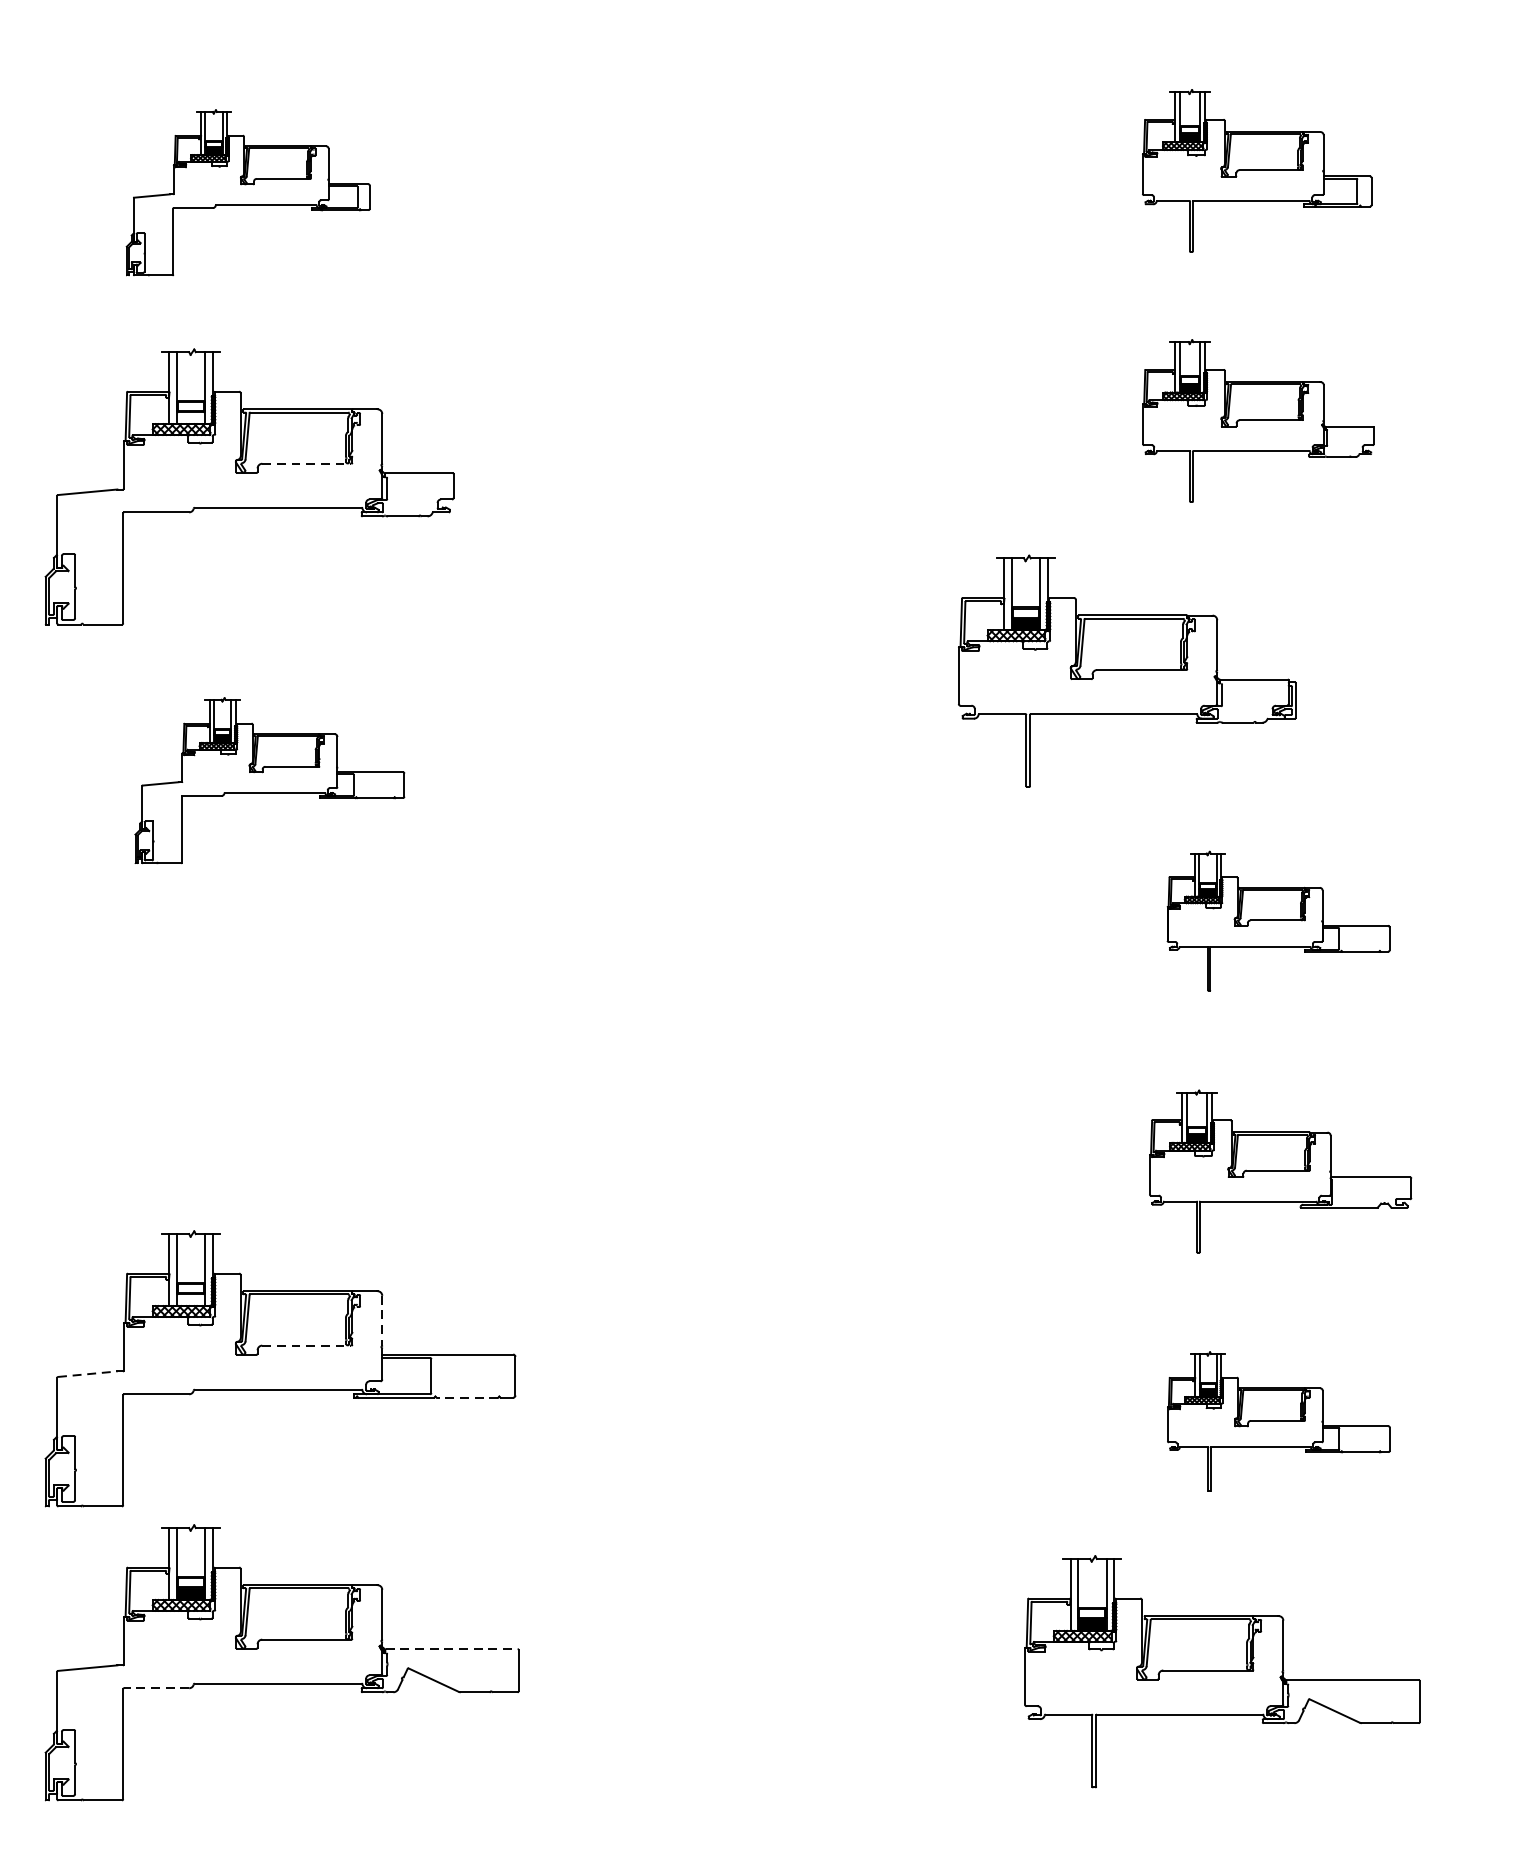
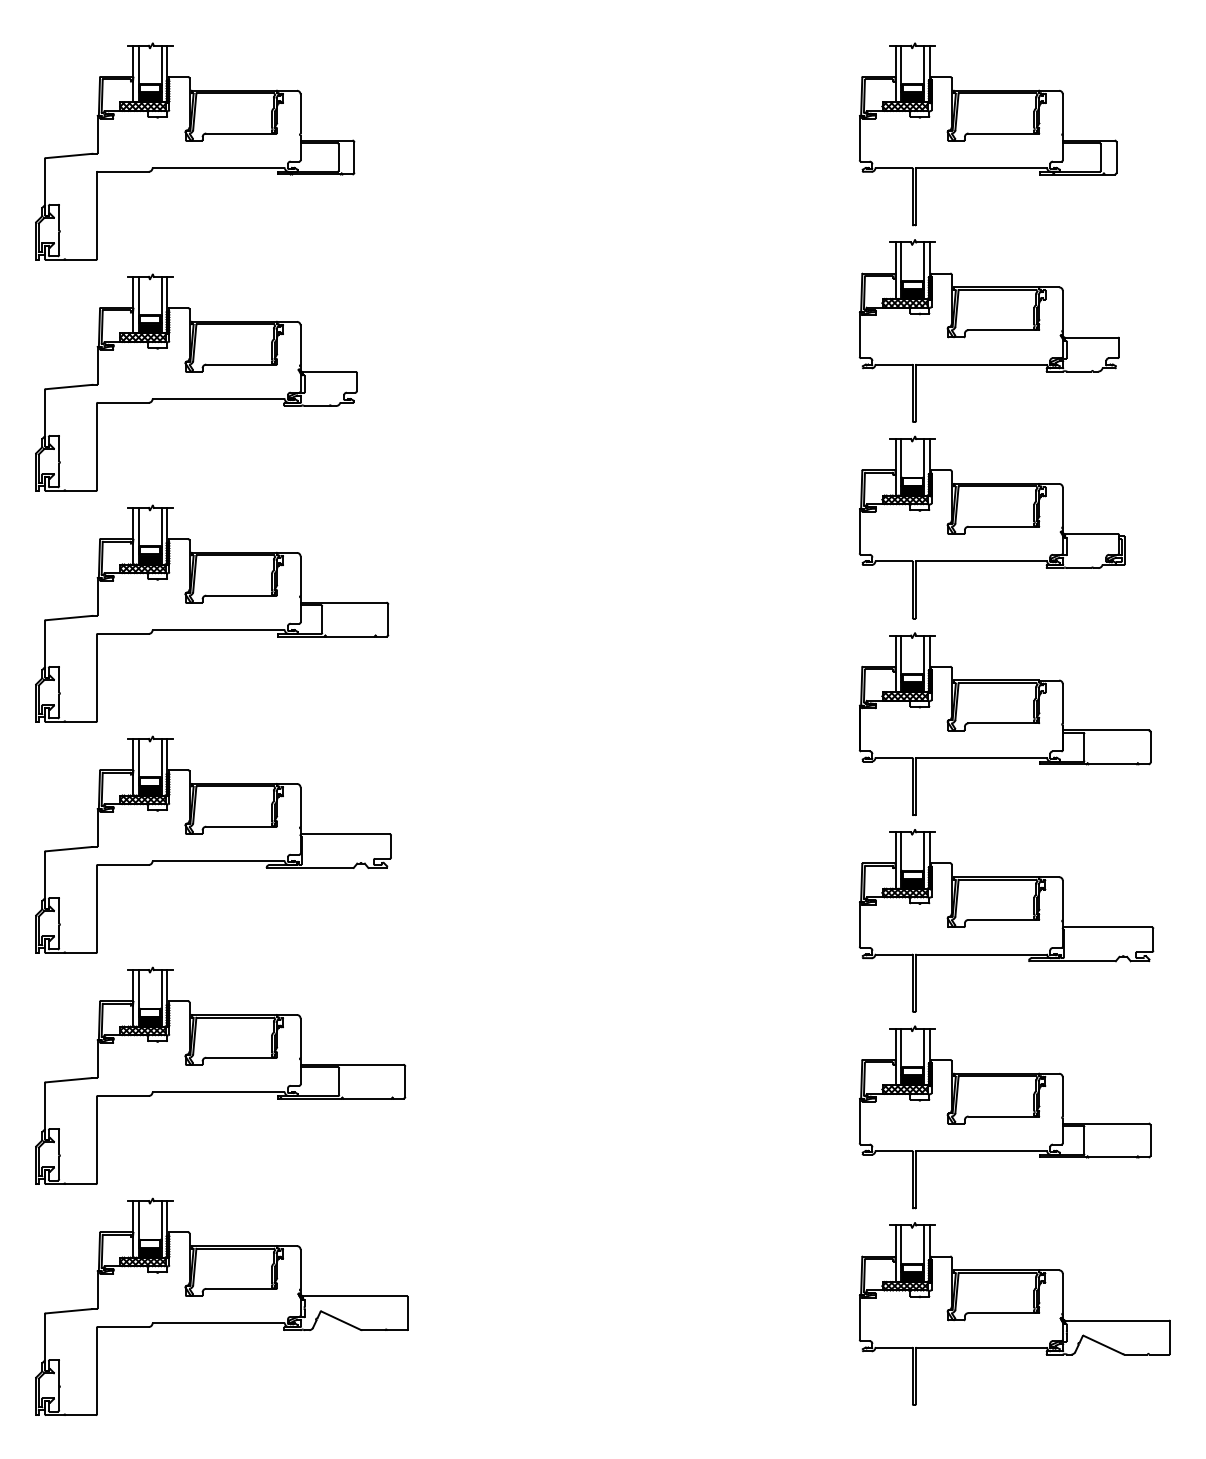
part: (1257, 170) -> (988, 134), size x1.43
part: (248, 192) -> (195, 151), size x1.67
fill: (191, 417) -> (150, 328), added
part: (1257, 420) -> (988, 330), size x1.43
line: (307, 463) -> (241, 364), dashed -> solid
part: (1127, 670) -> (992, 527), moved
part: (270, 780) -> (212, 613), size x1.67
part: (1277, 920) -> (1004, 723), size x1.67
part: (271, 1074) -> (213, 844), added
part: (1280, 1171) -> (1006, 920), size x1.43
fill: (191, 1299) -> (150, 1021), added
line: (382, 1321) -> (300, 1038), dashed -> solid
line: (307, 1345) -> (241, 1057), dashed -> solid
line: (88, 1374) -> (69, 1080), dashed -> solid
line: (467, 1397) -> (367, 1098), dashed -> solid
part: (1279, 1421) -> (1005, 1117), size x1.67
line: (452, 1649) -> (355, 1296), dashed -> solid
part: (1221, 1671) -> (1014, 1313), moved
line: (156, 1688) -> (123, 1327), dashed -> solid

